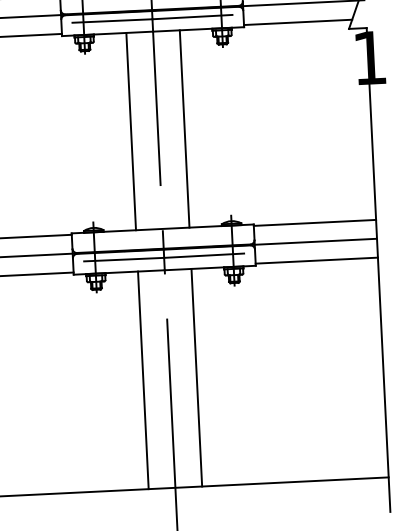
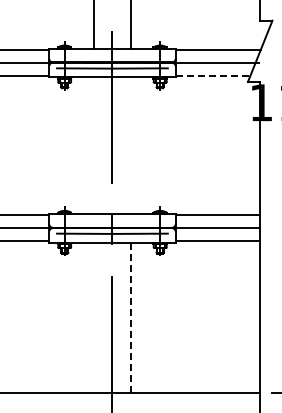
line: (298, 22) -> (213, 75), solid -> dashed
line: (183, 128) -> (130, 145), removed
line: (130, 131) -> (93, 145), removed
line: (196, 378) -> (130, 318), solid -> dashed
line: (142, 379) -> (93, 317), removed

